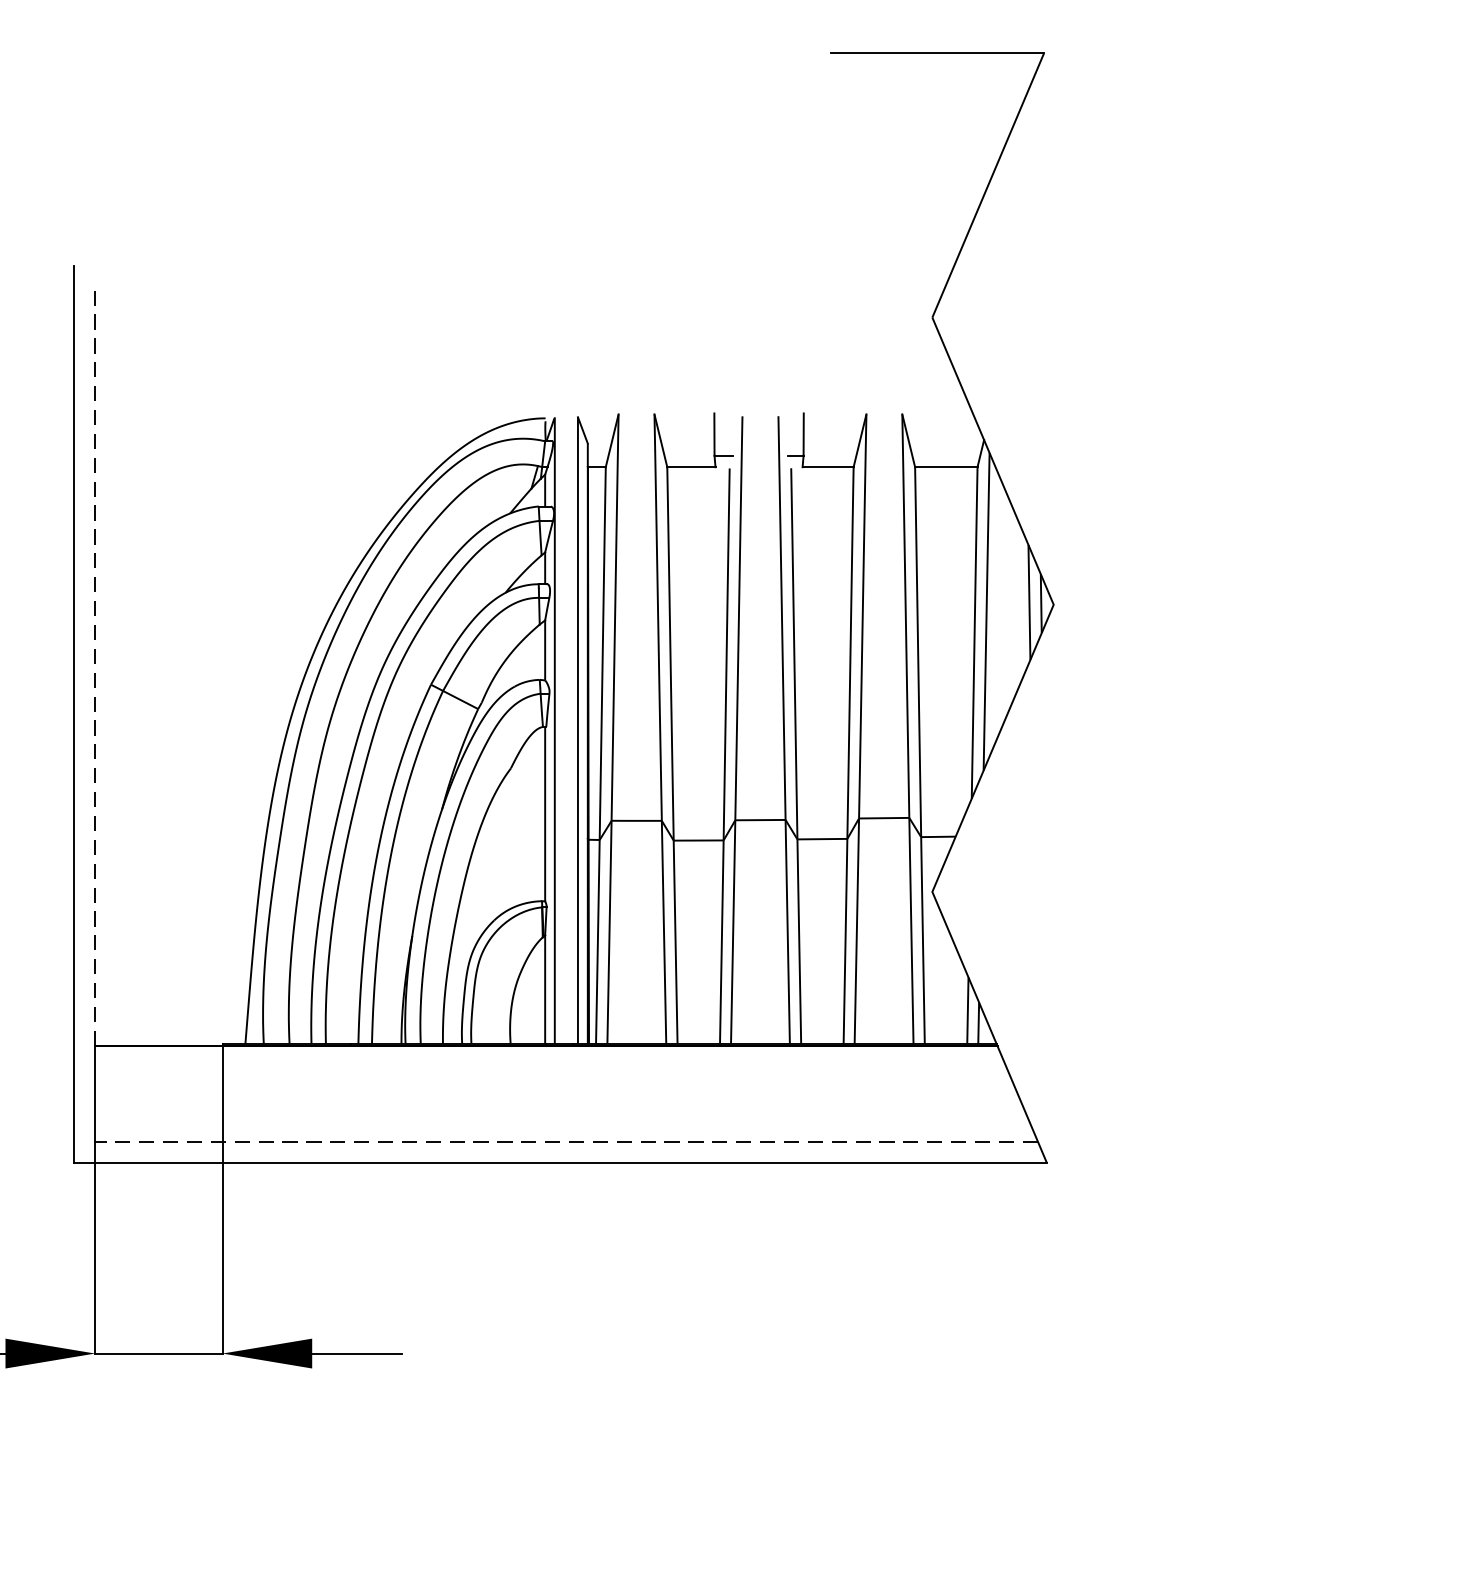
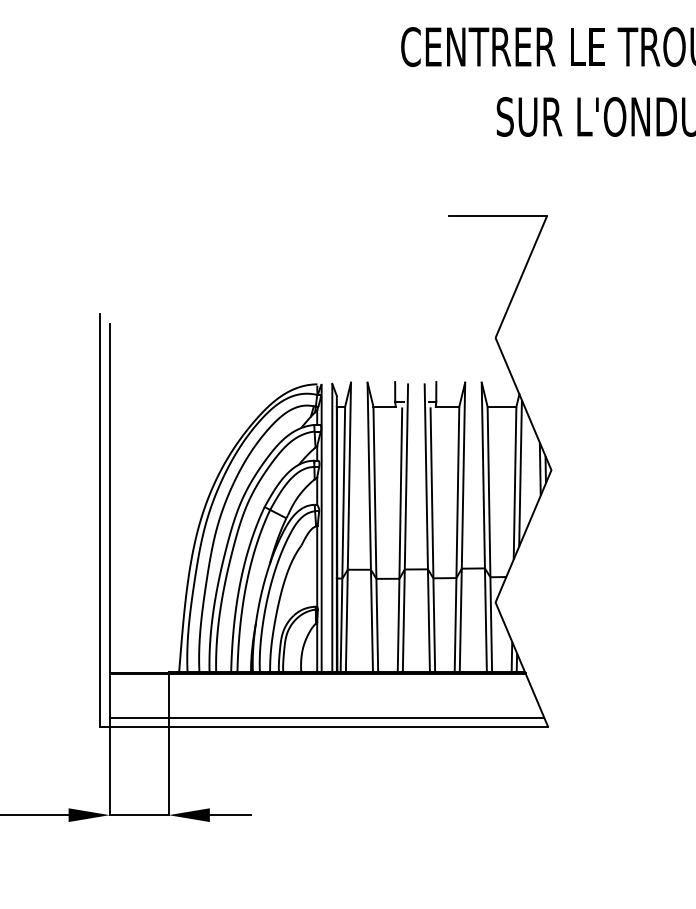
line: (94, 666) -> (109, 498), dashed -> solid
line: (565, 1141) -> (326, 717), dashed -> solid

